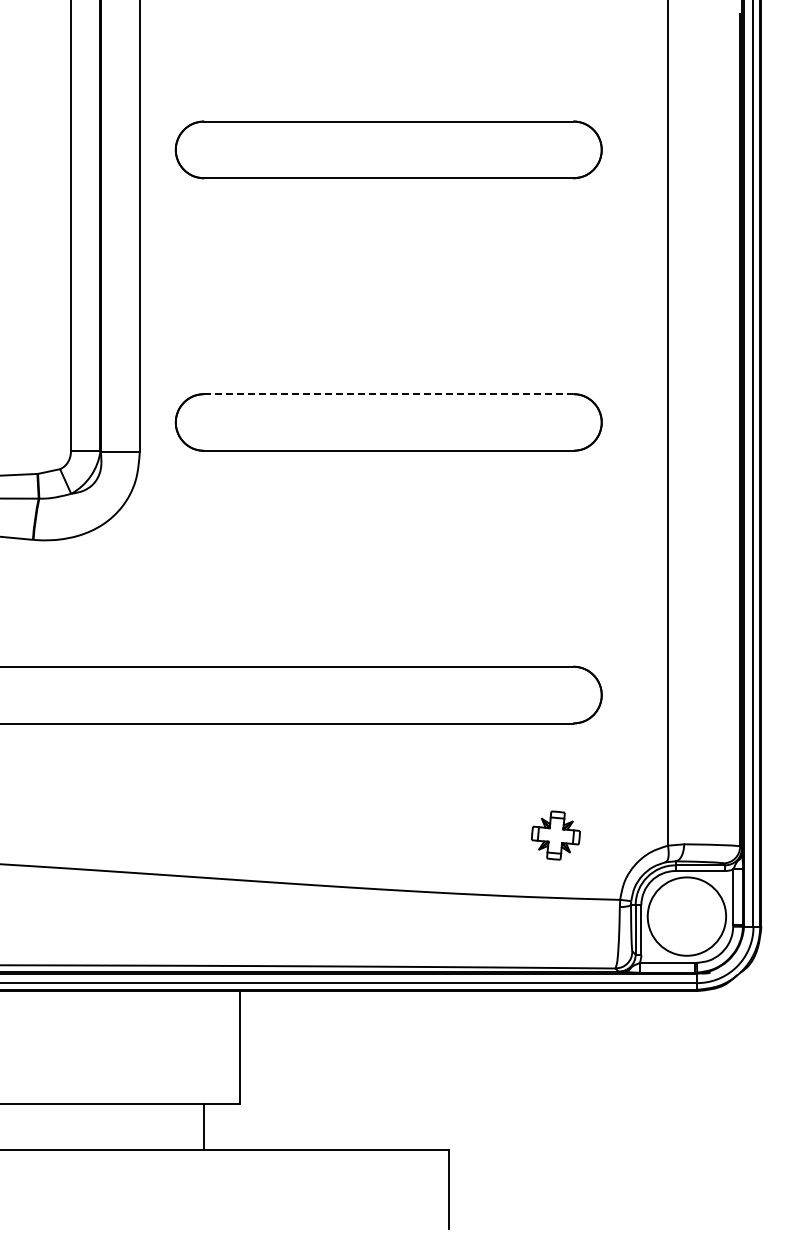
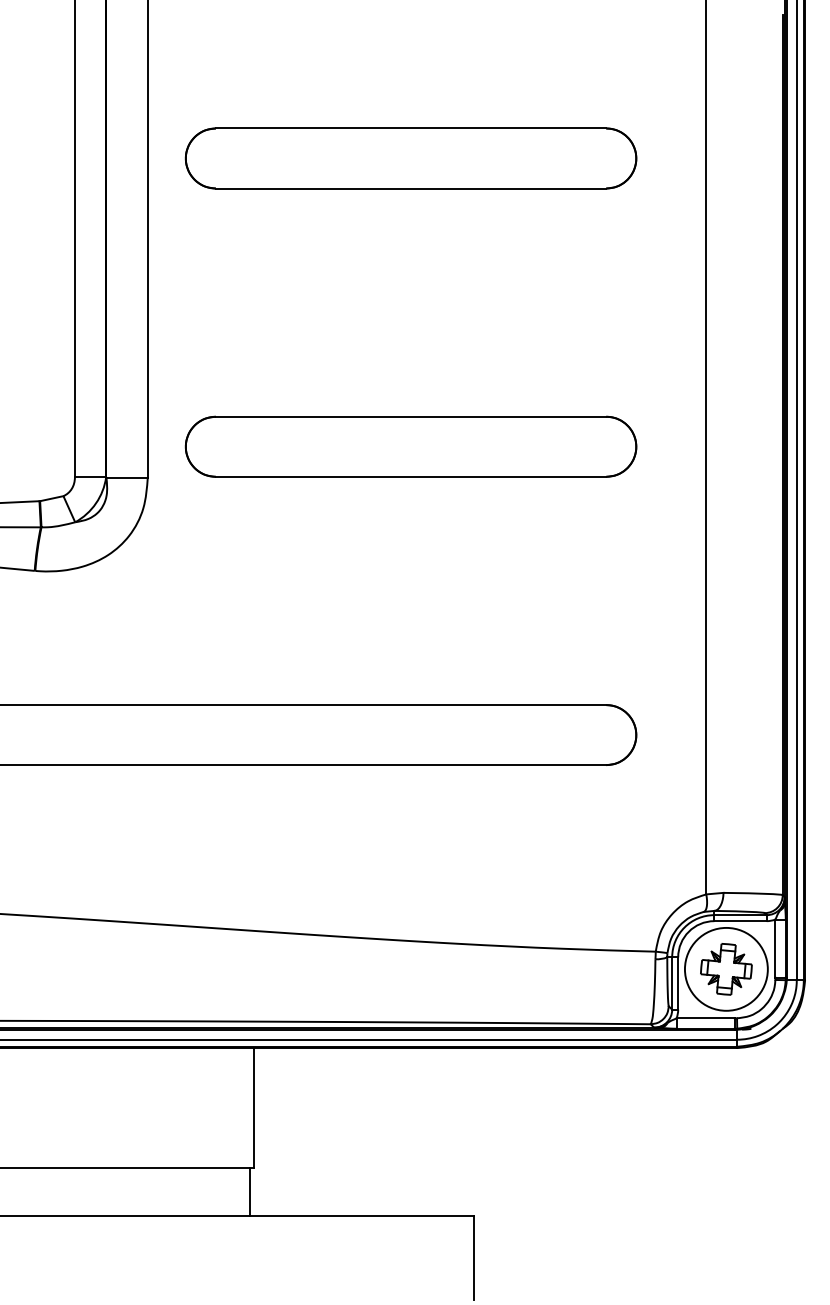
line: (388, 394) -> (410, 417), dashed -> solid
part: (555, 835) -> (725, 969), moved
line: (204, 1126) -> (250, 1191), moved

